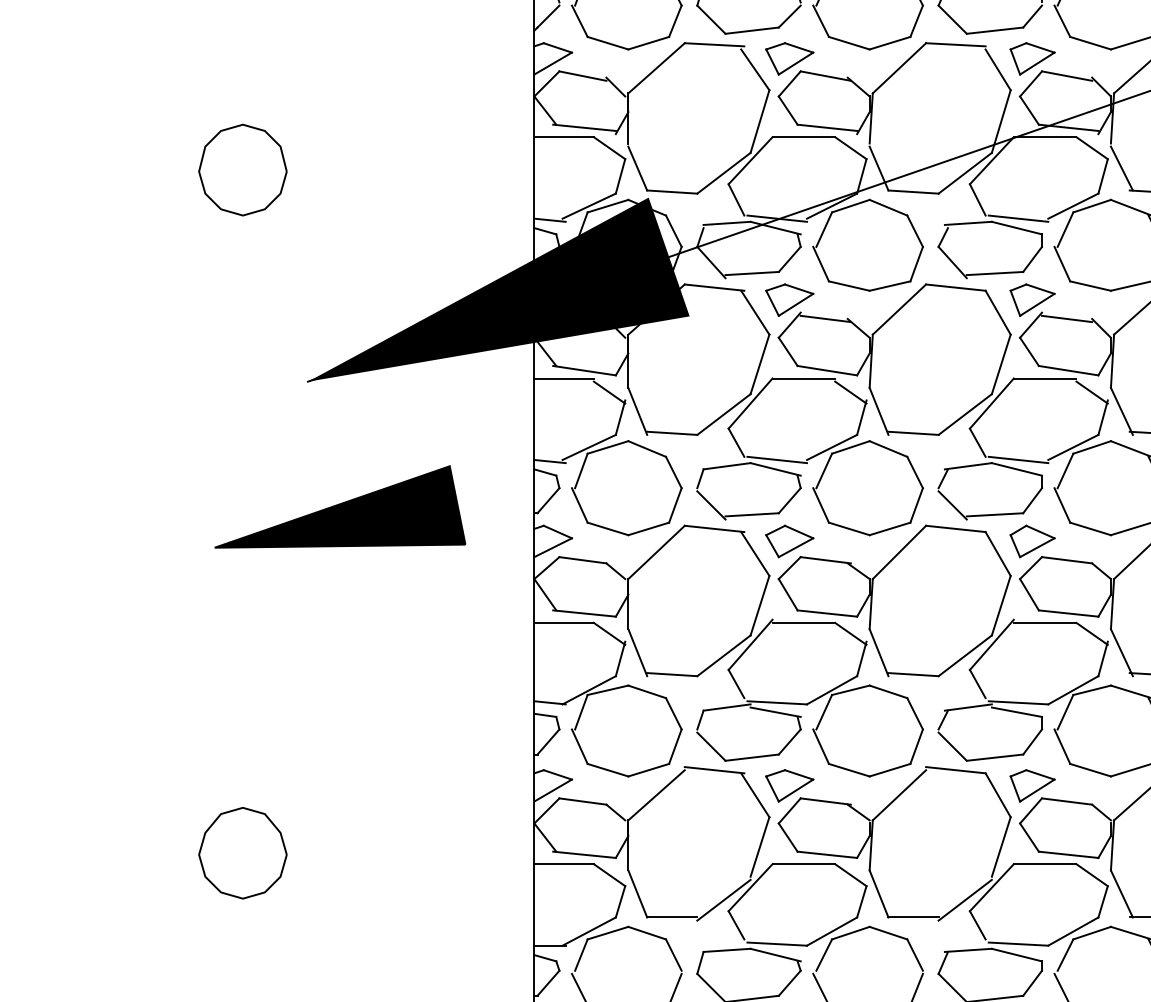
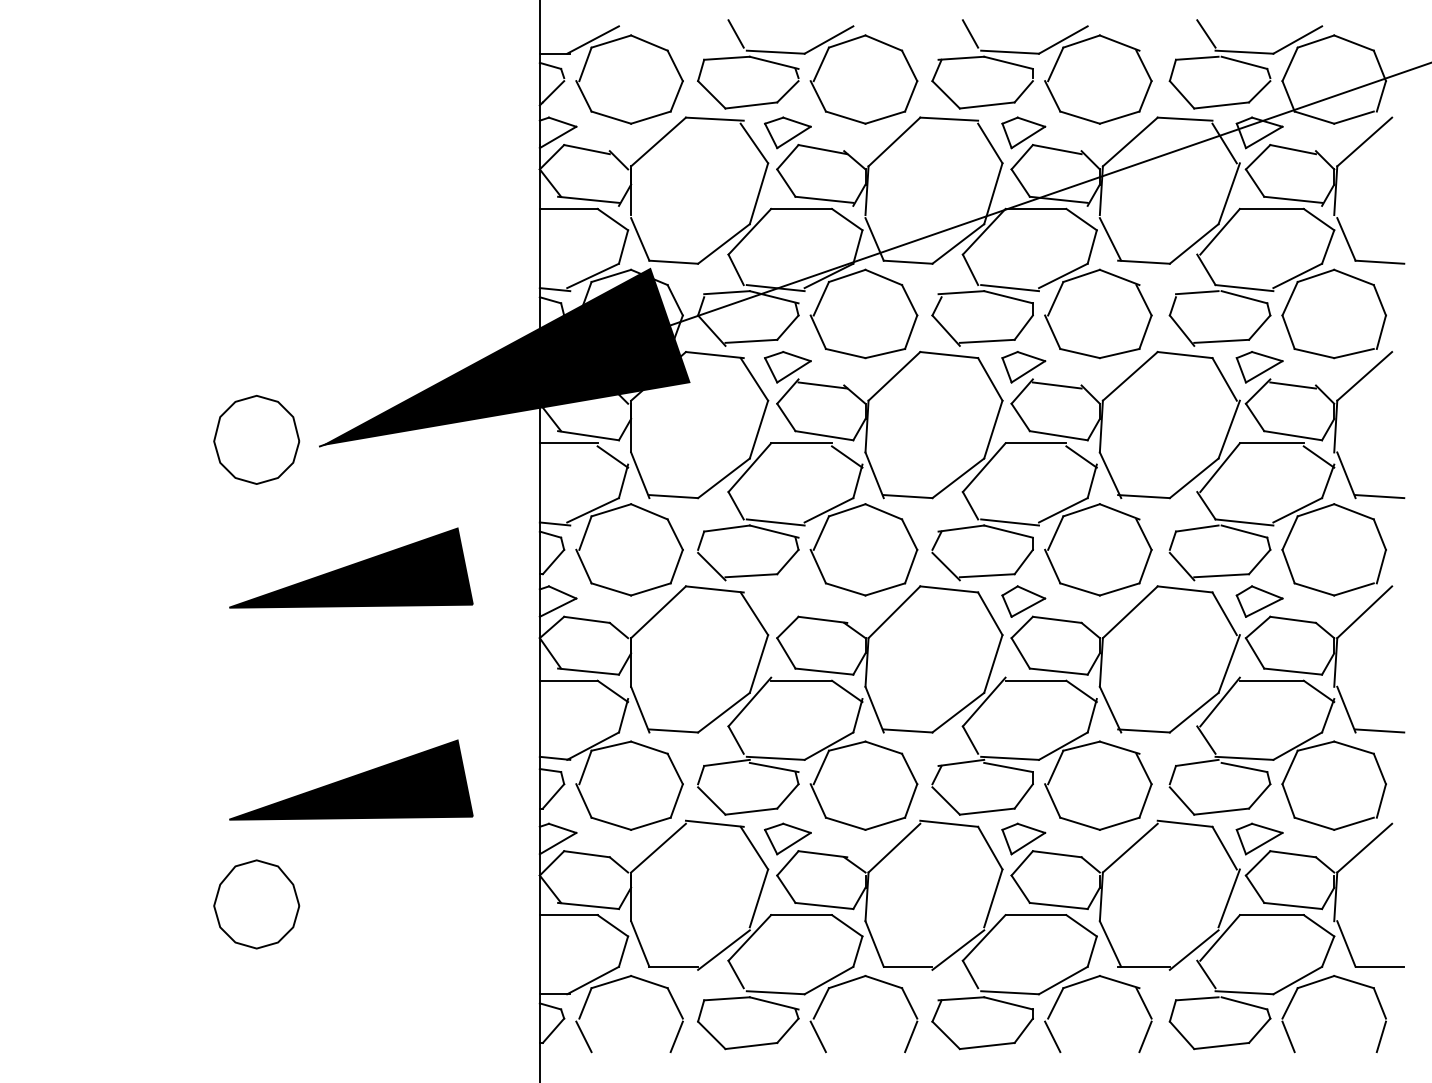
part: (242, 169) -> (256, 439), moved
part: (789, 541) -> (787, 601), removed
part: (340, 724) -> (351, 779), added

